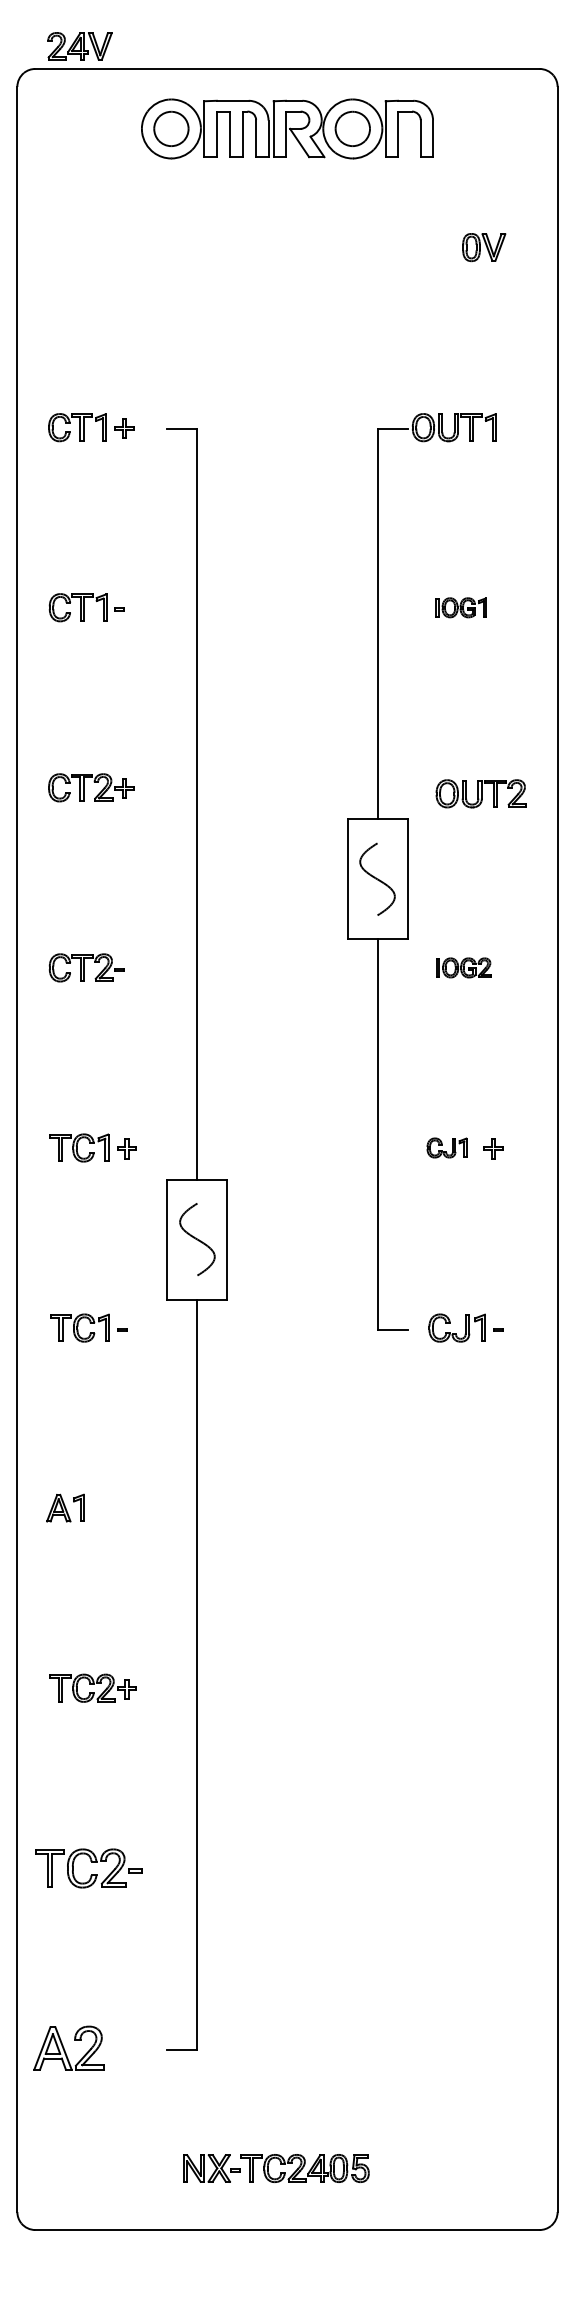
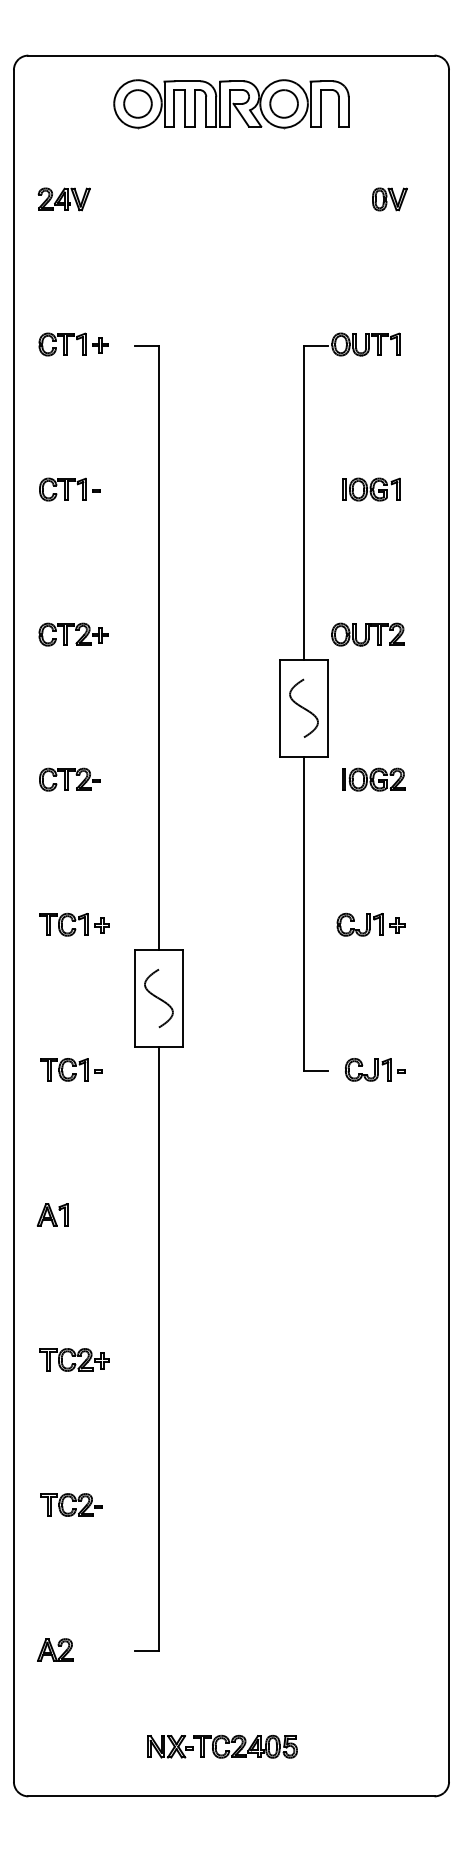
part: (79, 46) -> (63, 199), moved
part: (461, 607) -> (371, 489), size x1.43
part: (480, 793) -> (367, 634), moved
part: (463, 967) -> (373, 779), size x1.43
part: (446, 1147) -> (359, 924), size x1.43
part: (88, 1867) -> (71, 1504), size x0.71
part: (68, 2048) -> (55, 1650), size x0.62

